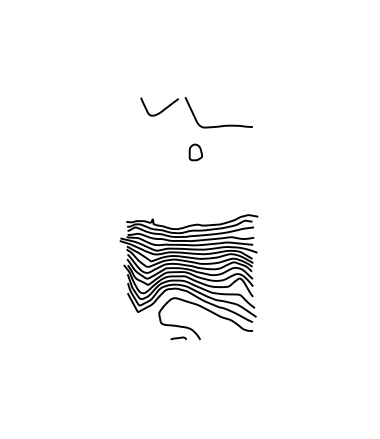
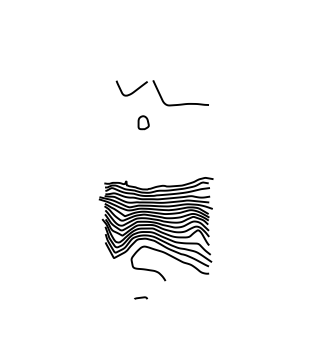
part: (195, 152) -> (143, 122), moved
curve: (178, 338) -> (140, 298), moved

